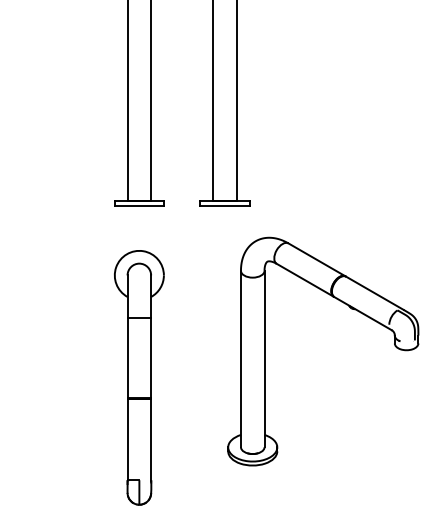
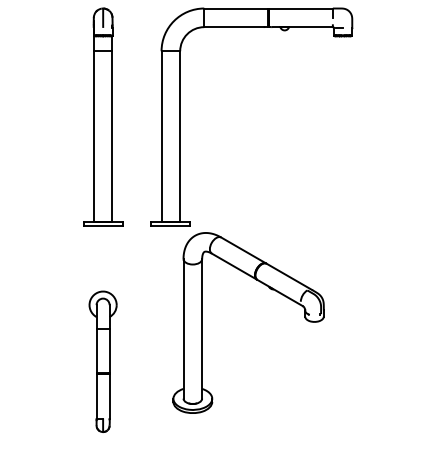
part: (350, 309) -> (270, 289), moved
part: (138, 377) -> (102, 361), size x0.7

